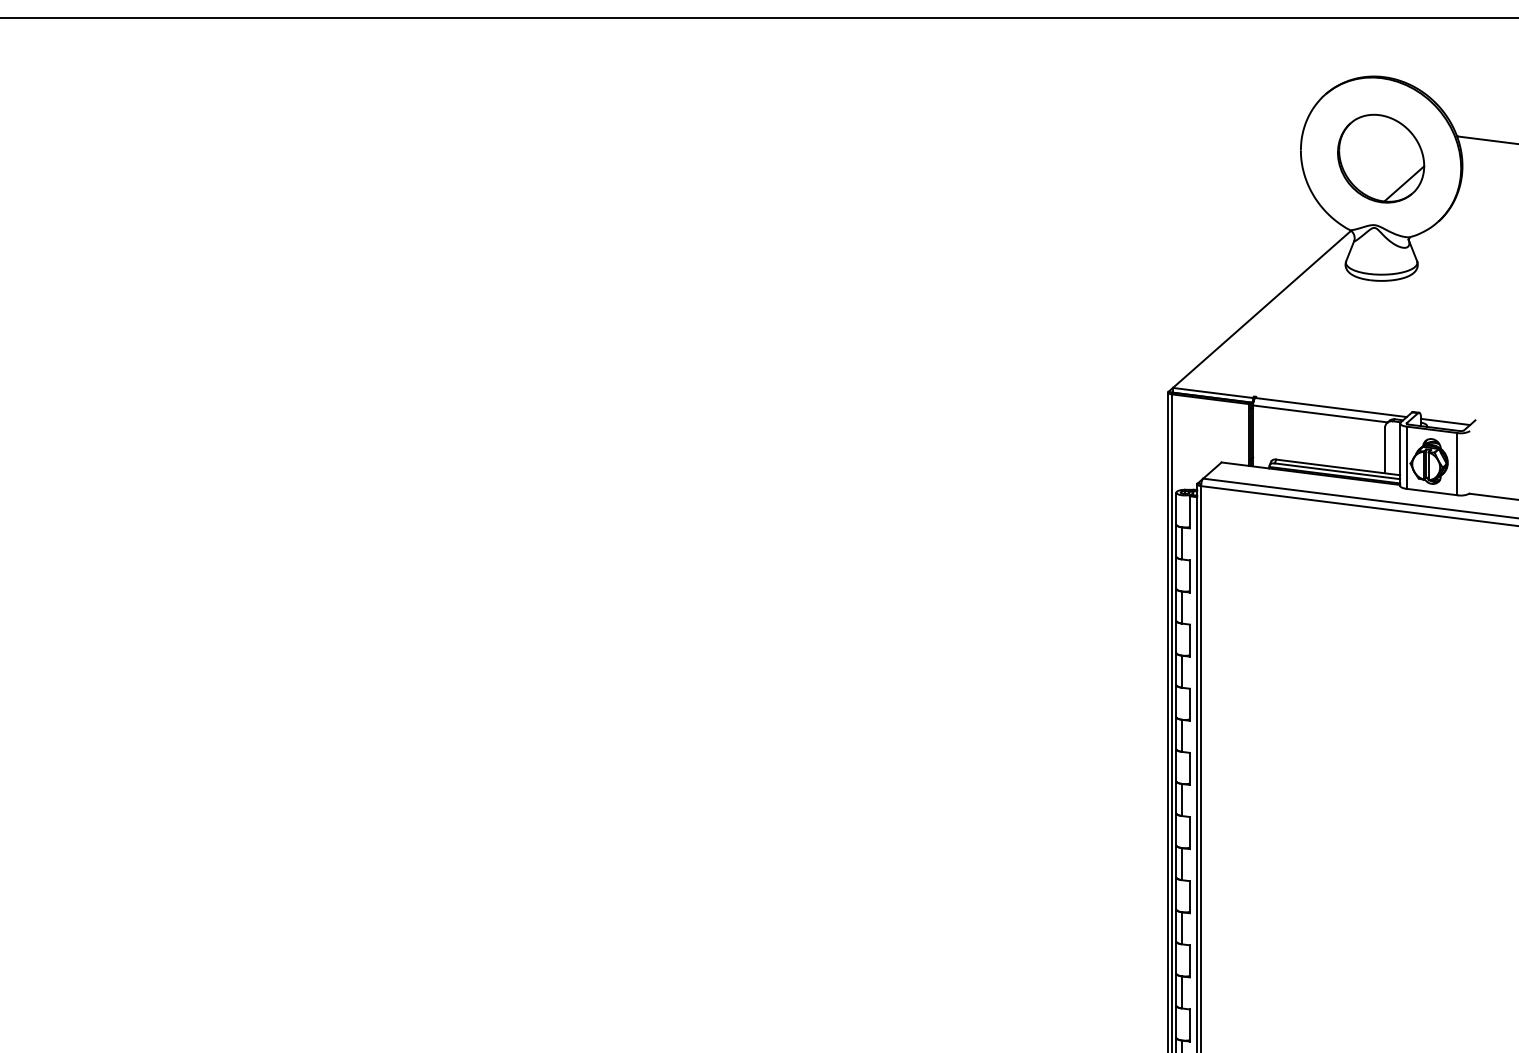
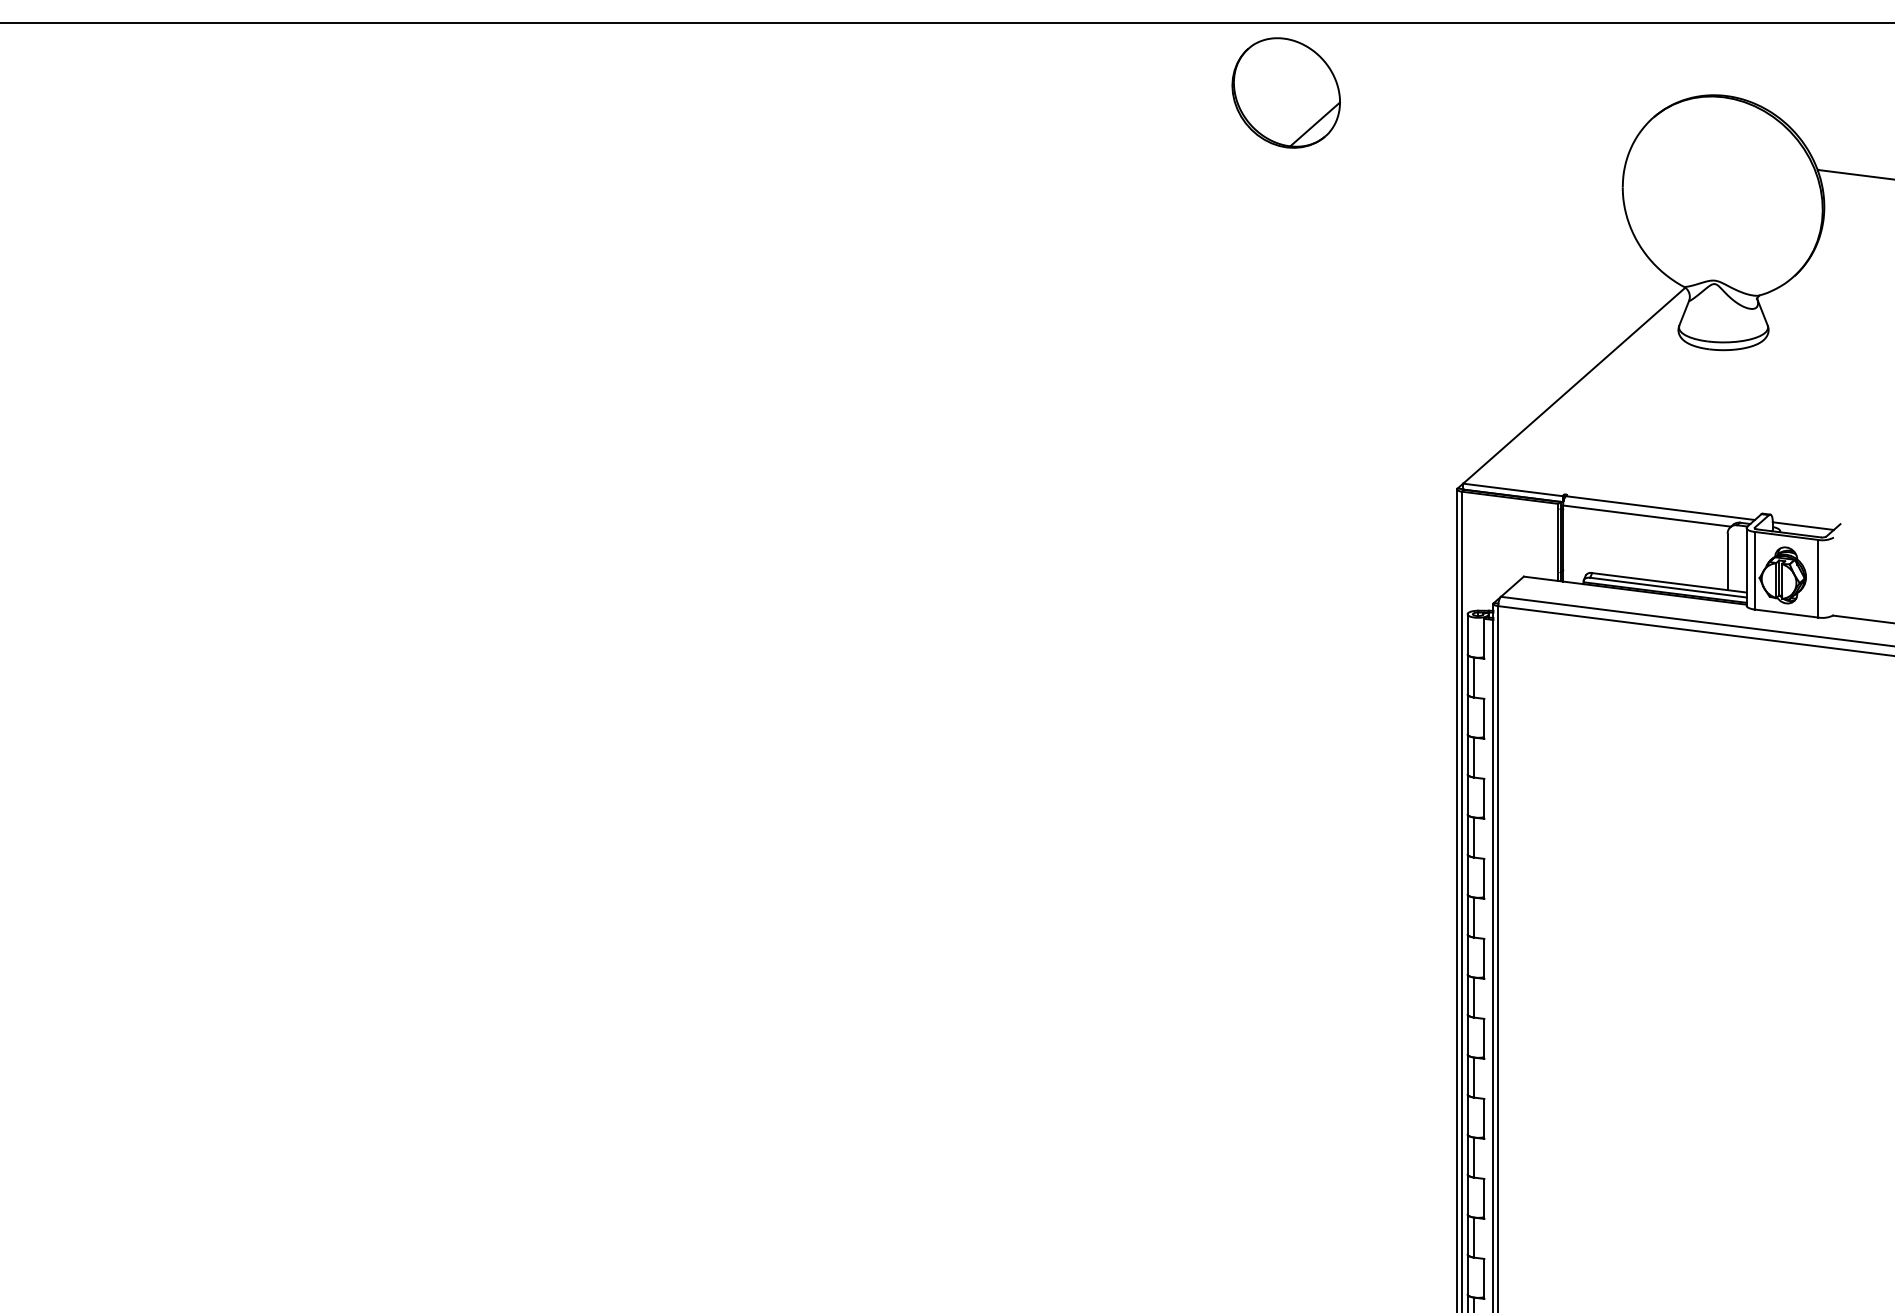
part: (1381, 158) -> (1286, 92), moved

